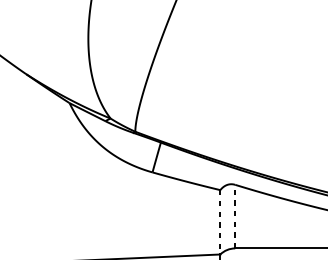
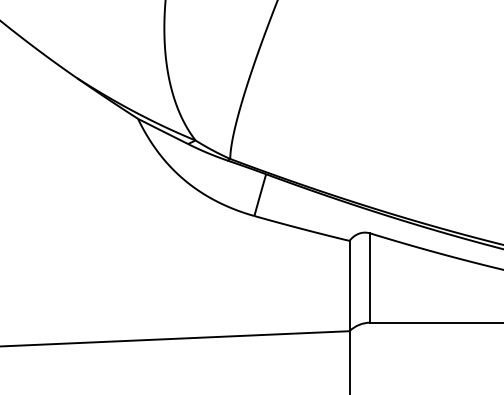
line: (235, 216) -> (370, 278), dashed -> solid
line: (220, 222) -> (349, 286), dashed -> solid

